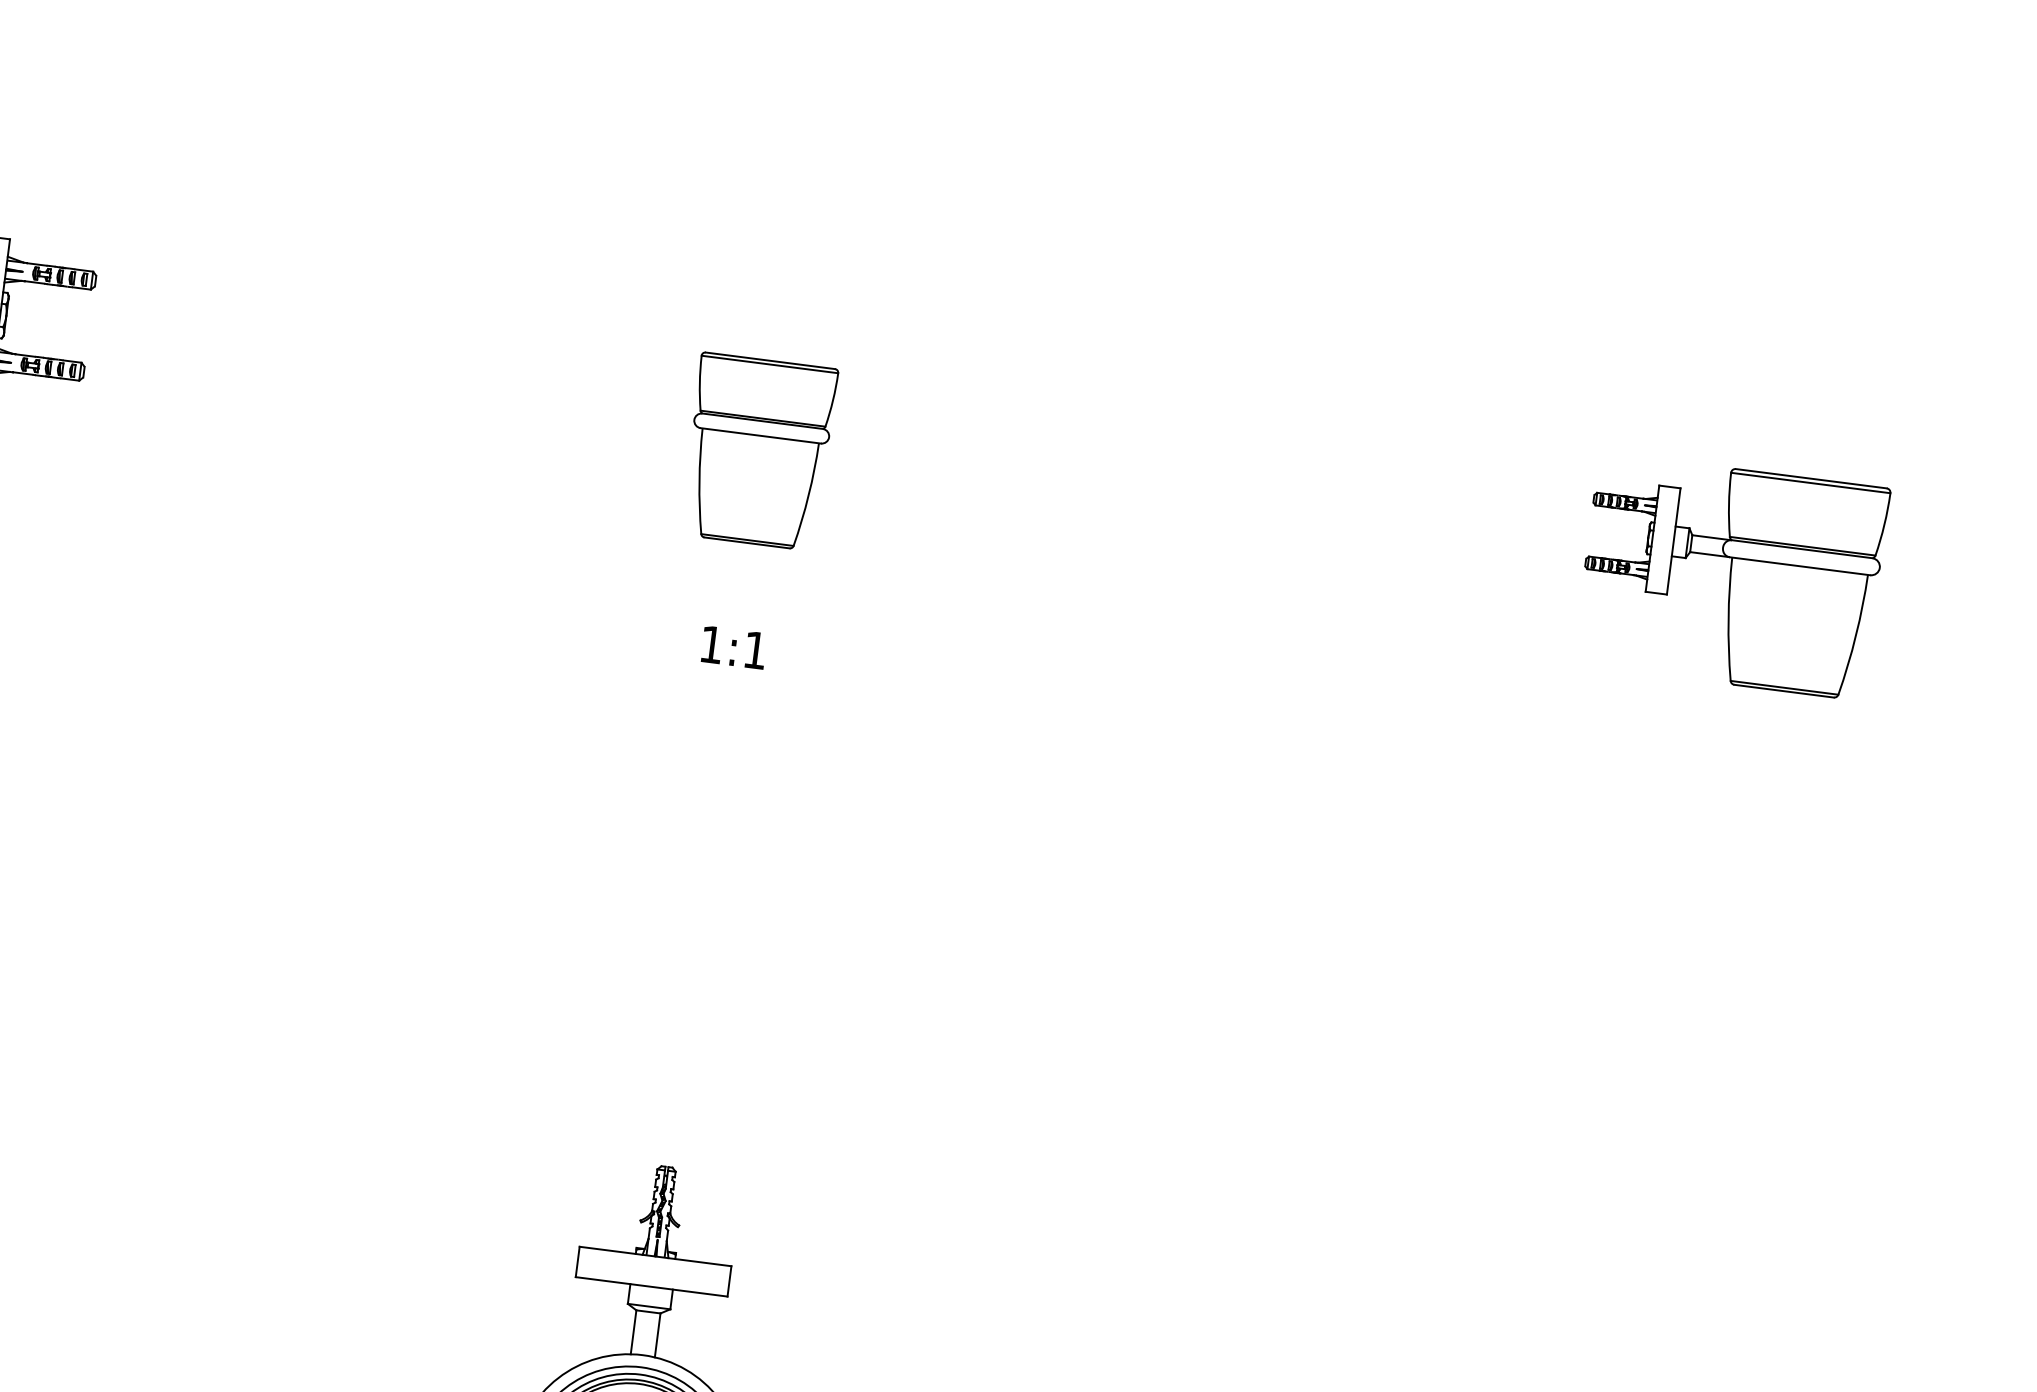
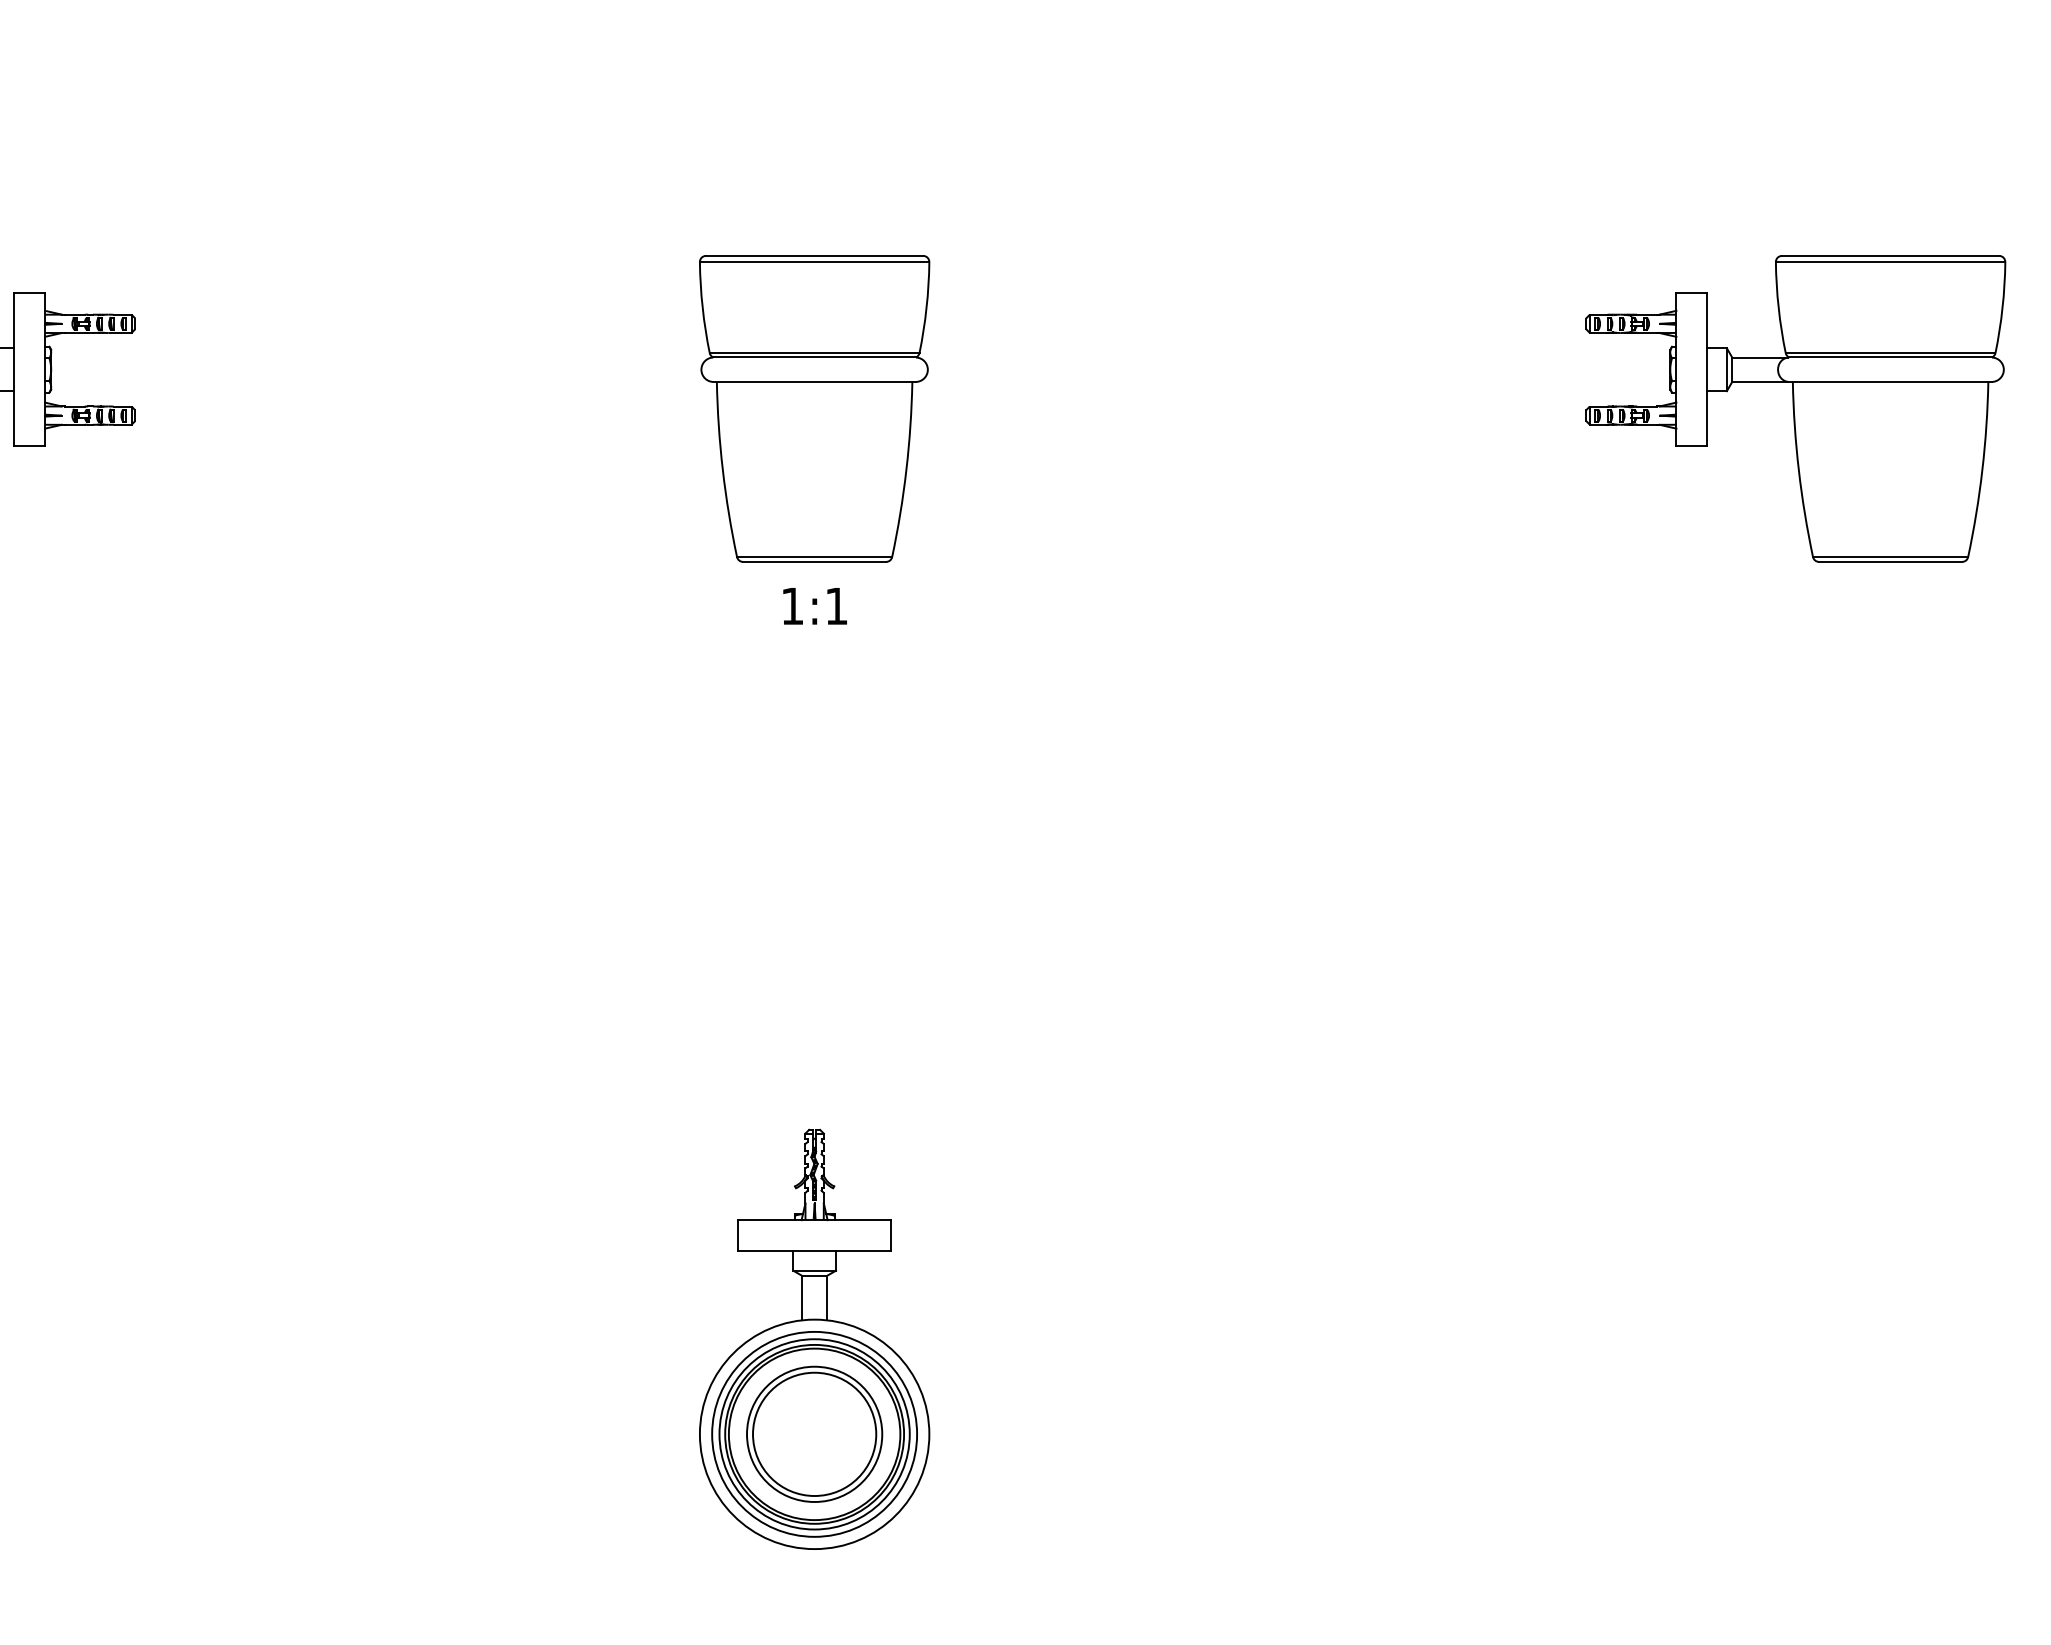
part: (758, 451) -> (814, 408), size x1.67
part: (1731, 576) -> (1795, 408), size x1.43

